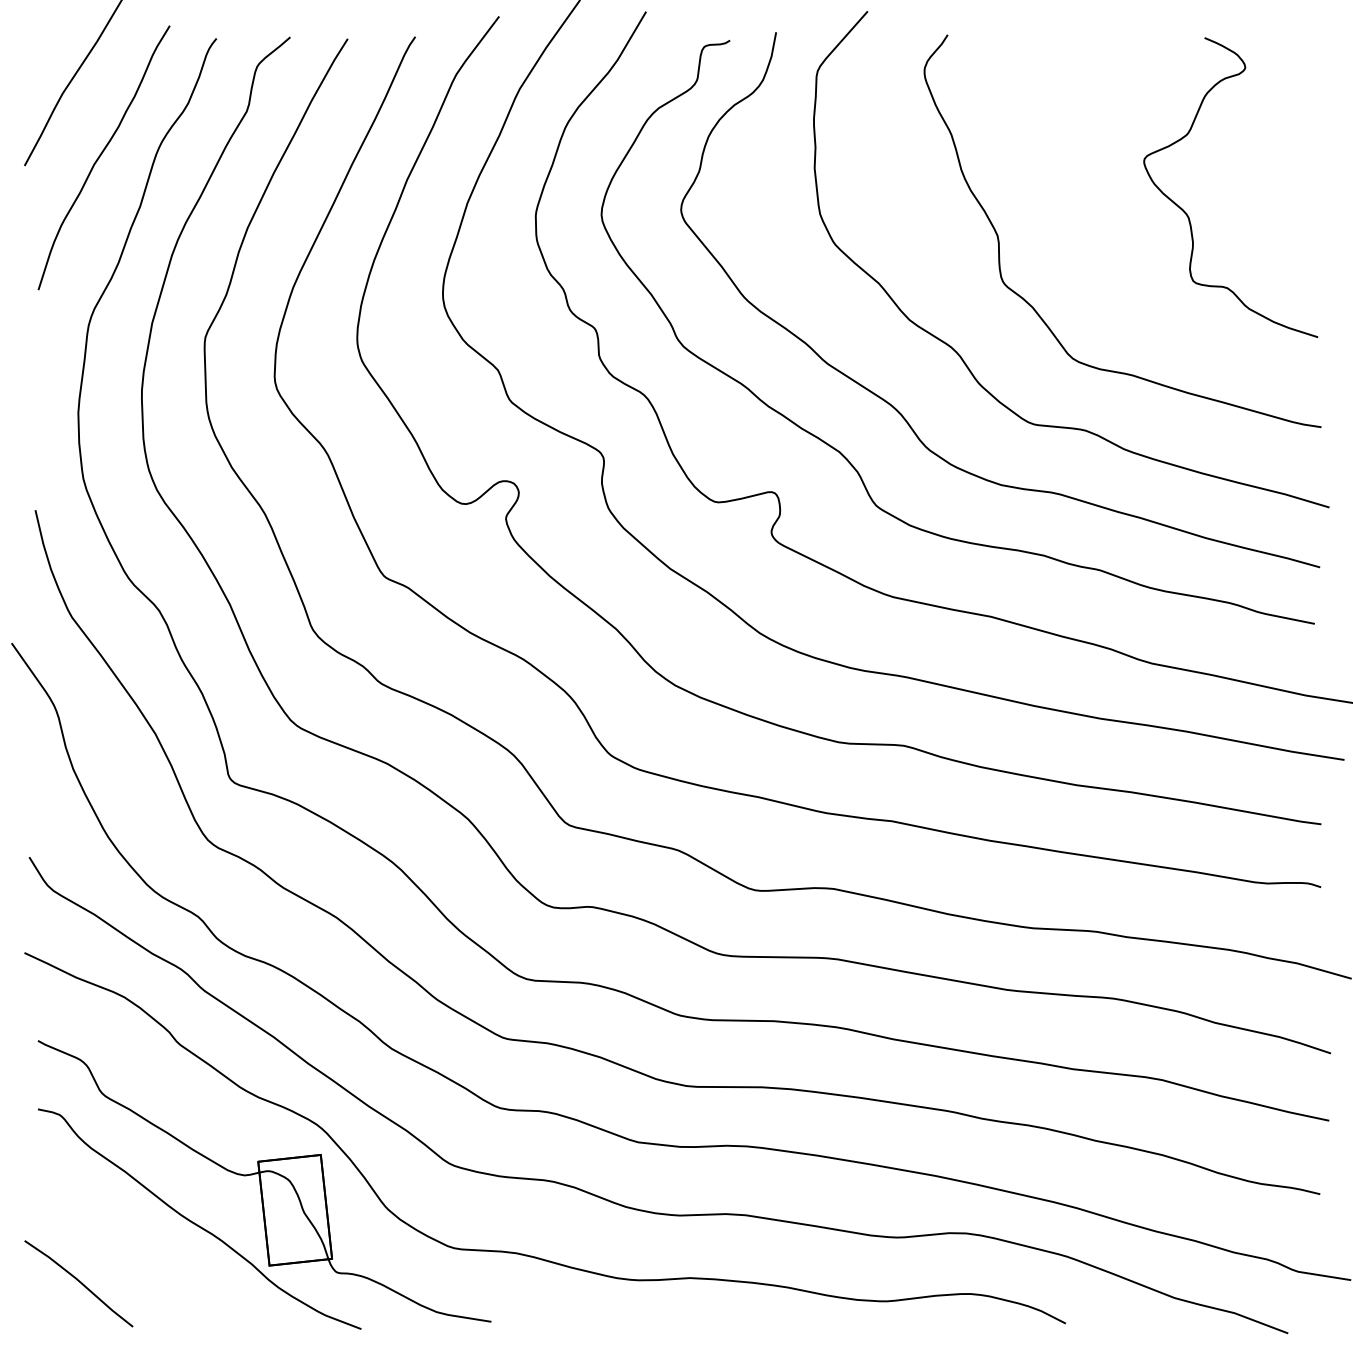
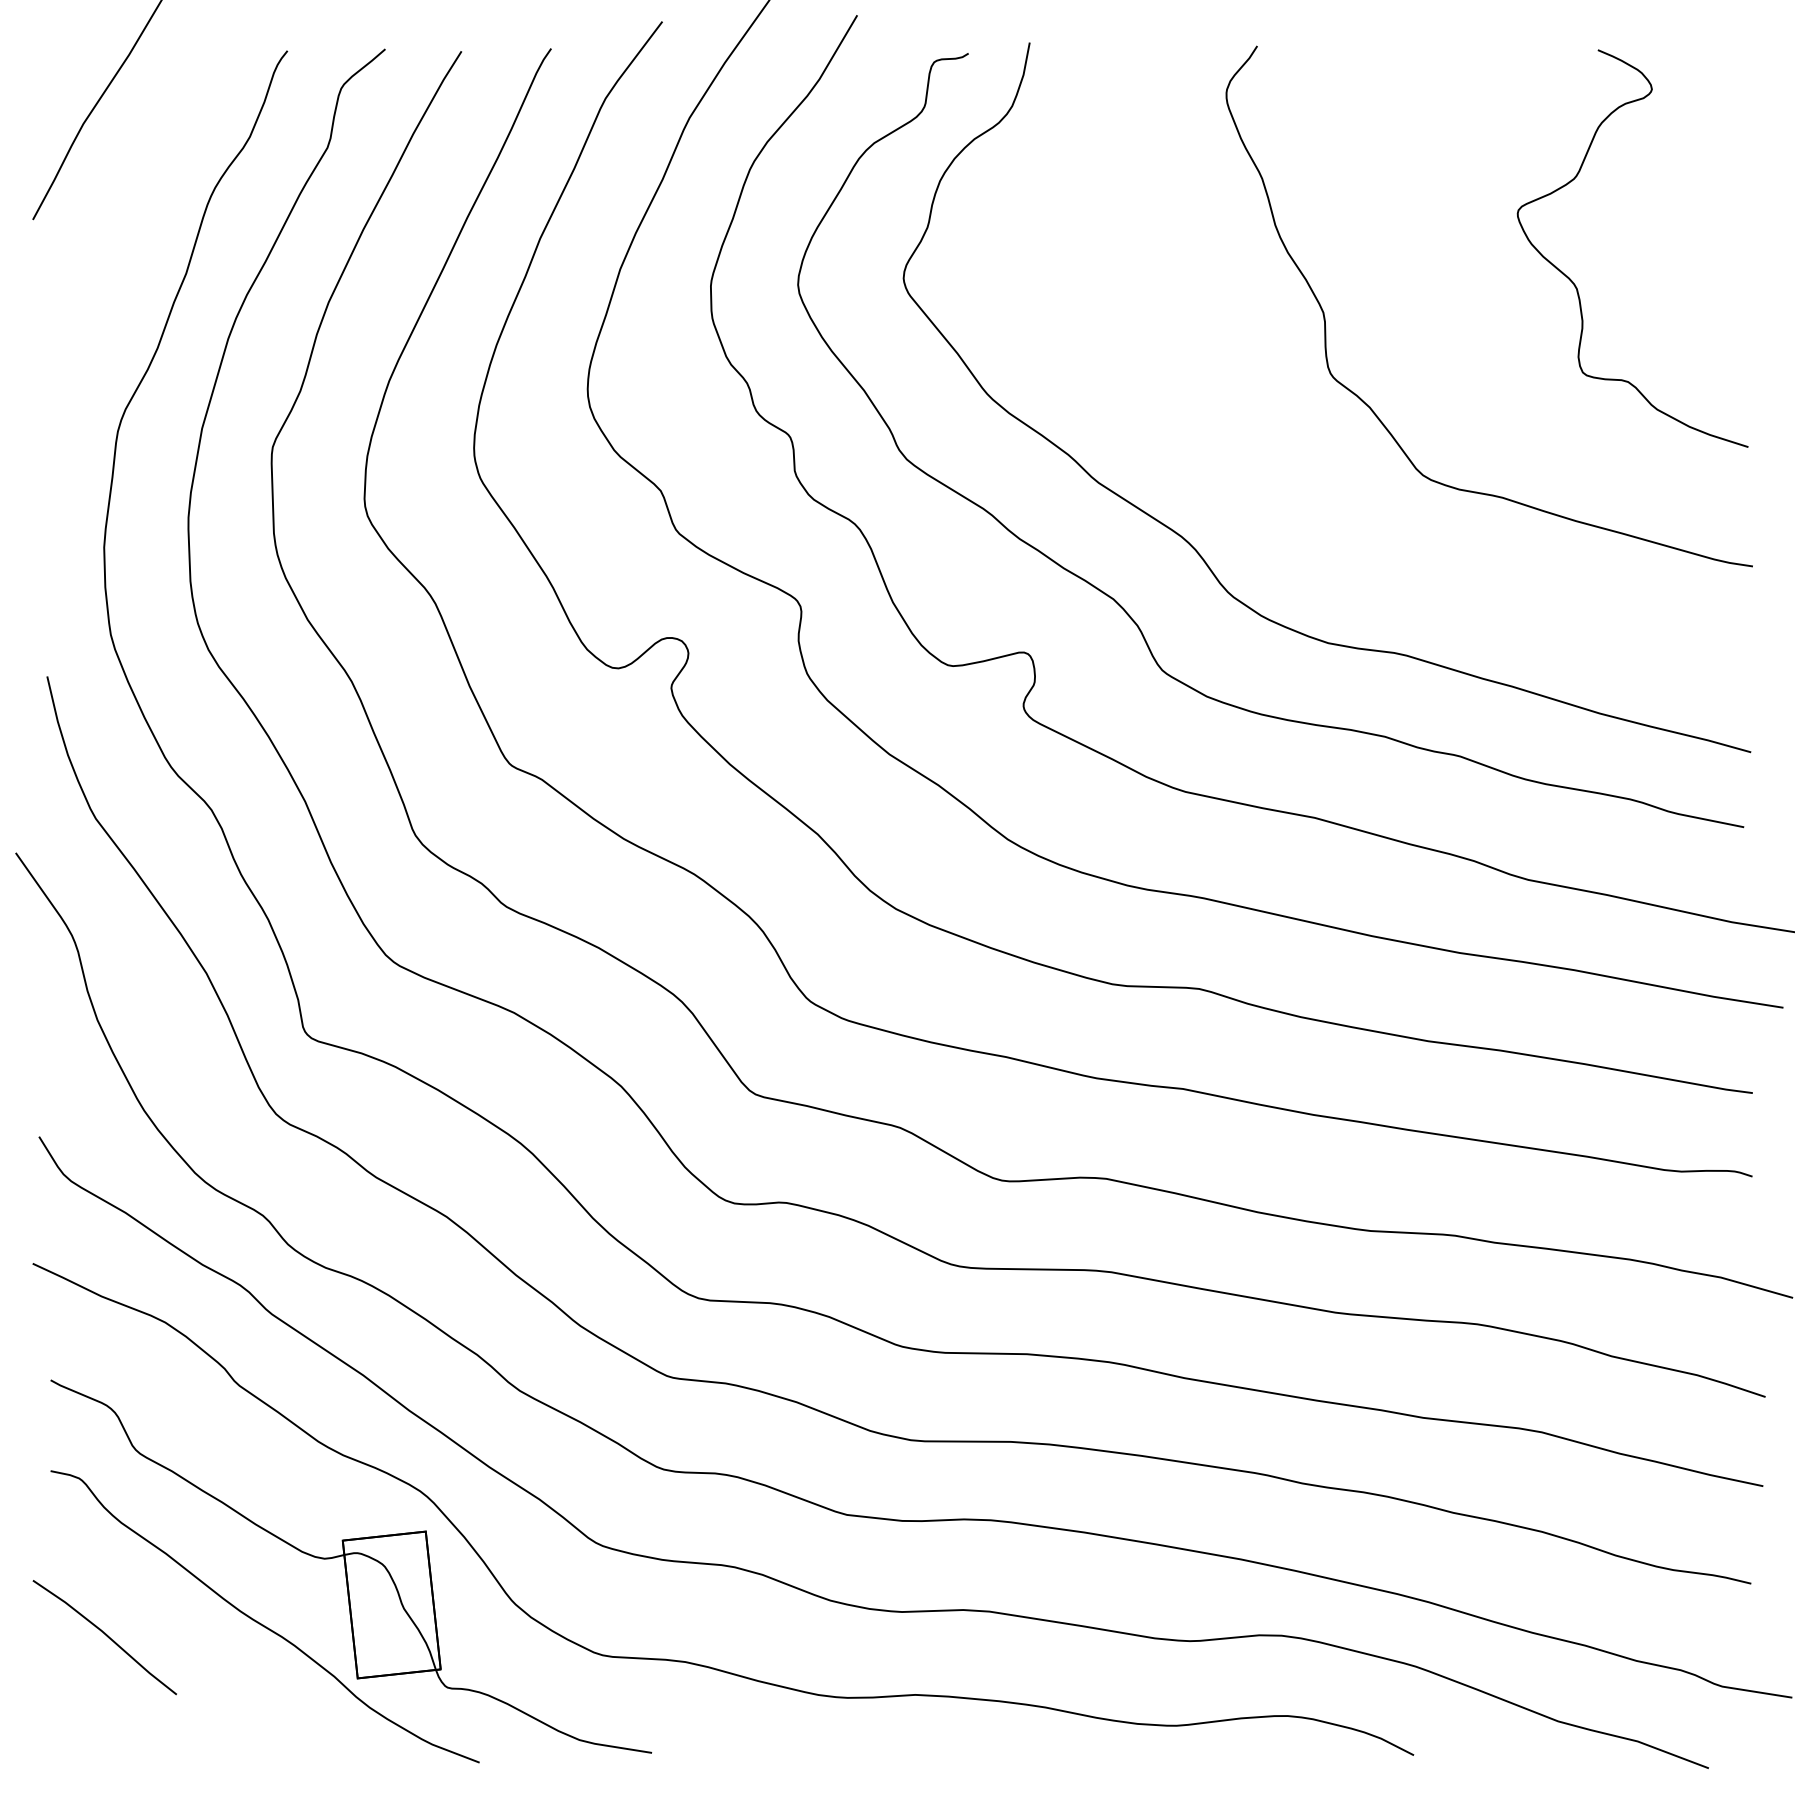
curve: (101, 155) -> (134, 206), removed
curve: (957, 351) -> (1270, 465), removed
line: (79, 1282) -> (105, 1635), moved

